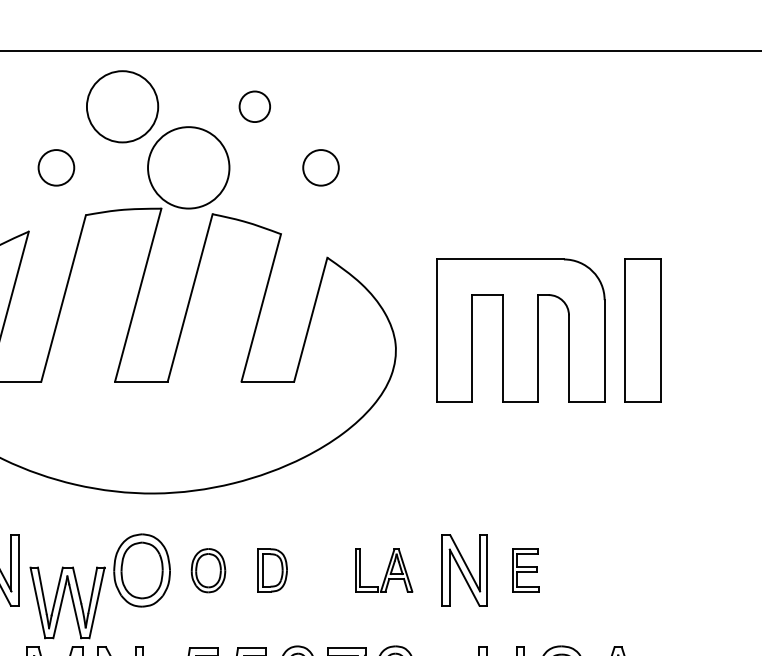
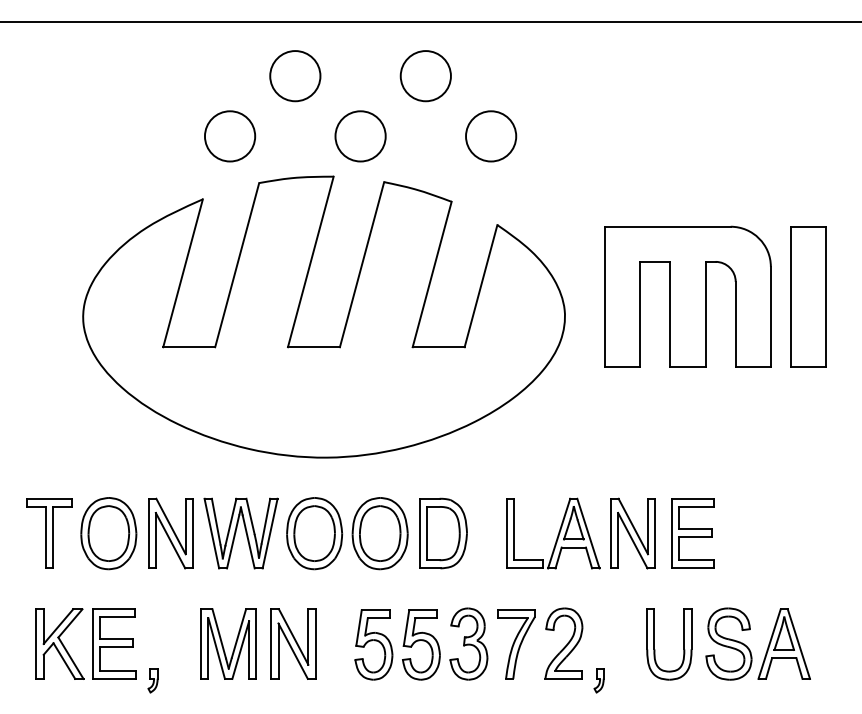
circle: (122, 107) -> (295, 76), size x0.71
circle: (254, 107) -> (425, 76), size x1.67
circle: (55, 167) -> (229, 136), size x1.43
circle: (188, 167) -> (360, 136), size x0.62
circle: (321, 167) -> (491, 136), size x1.43
part: (207, 570) -> (379, 533), size x1.67
part: (272, 570) -> (443, 533), size x1.67
part: (384, 570) -> (553, 533), size x1.67
part: (525, 570) -> (692, 533), size x1.67
part: (66, 602) -> (240, 533), moved

